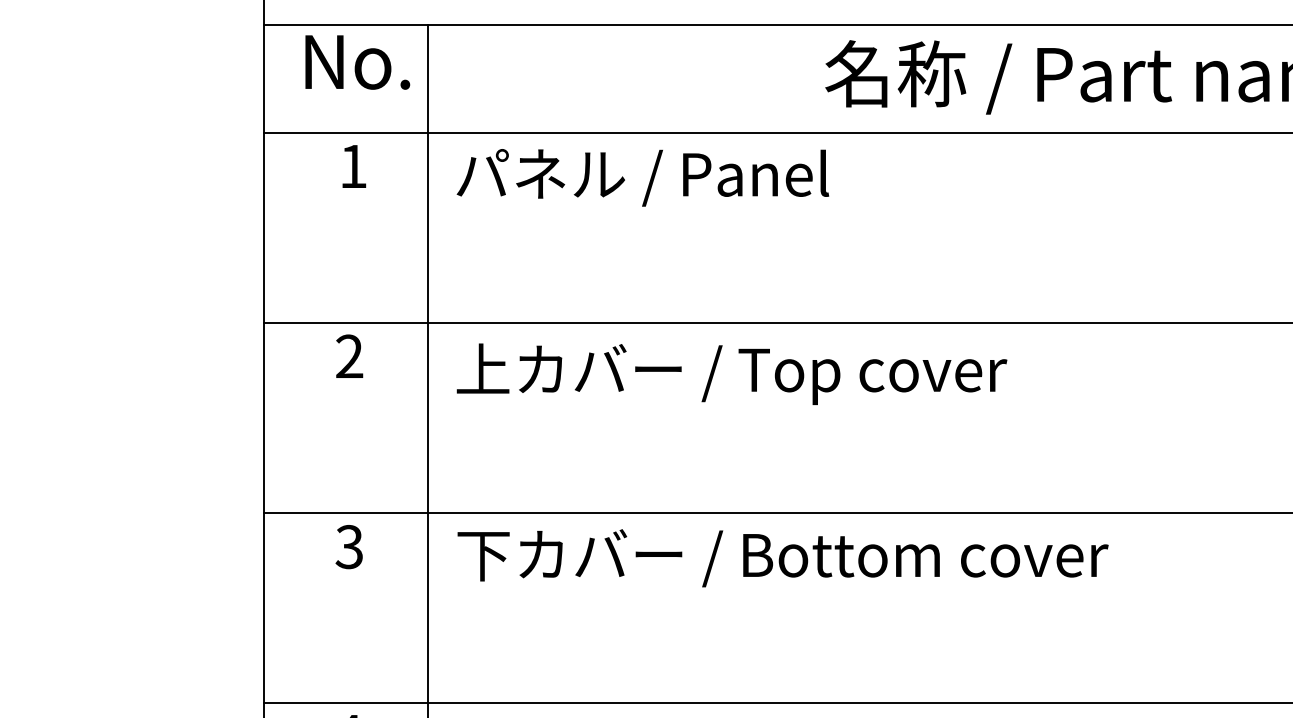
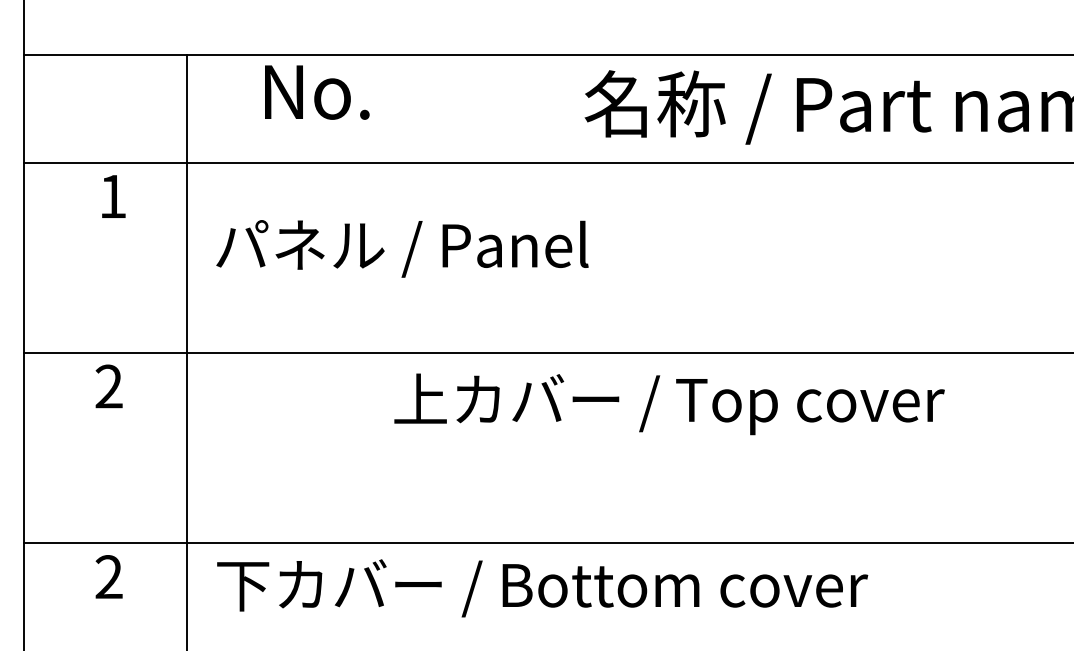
text: (357, 62) -> (317, 92), moved
text: (642, 177) -> (402, 248), moved
text: (731, 373) -> (669, 403), moved
text: (349, 547) -> (109, 577), 3 -> 2

